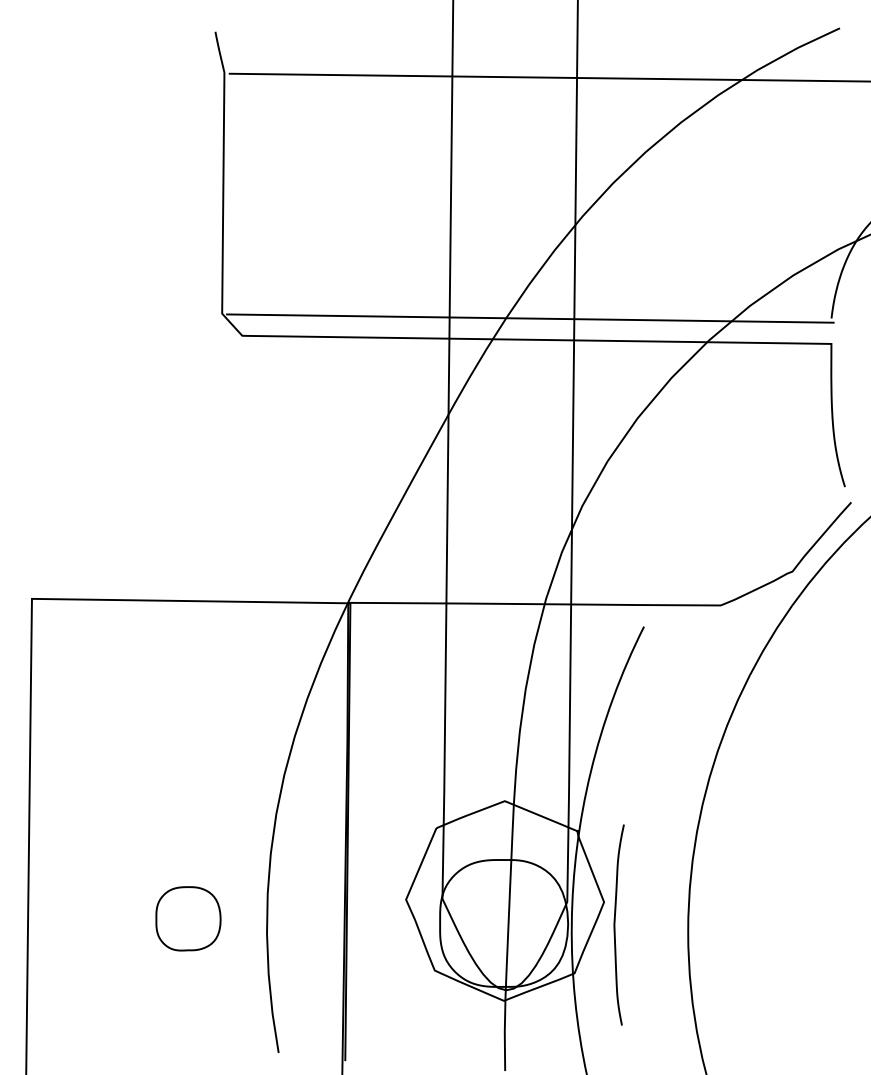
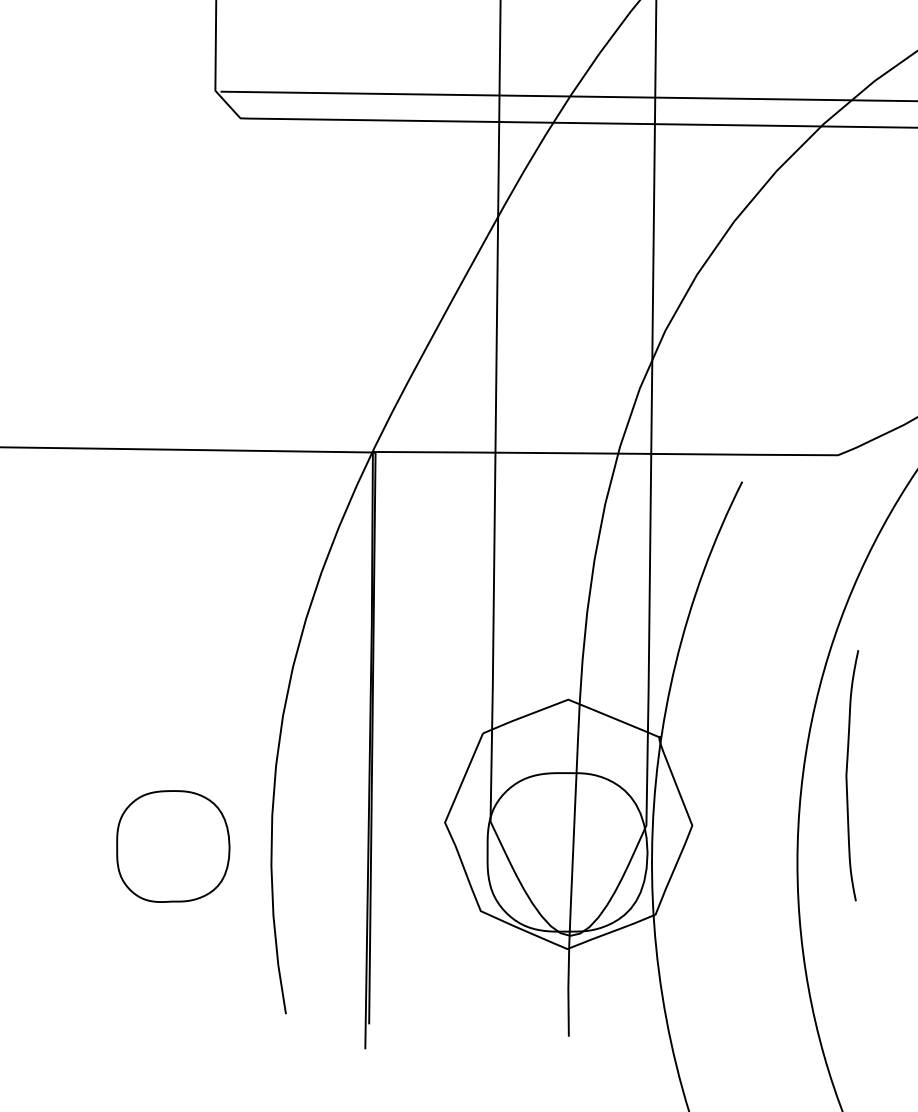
part: (188, 918) -> (173, 846), size x1.4
curve: (615, 924) -> (847, 774), moved

